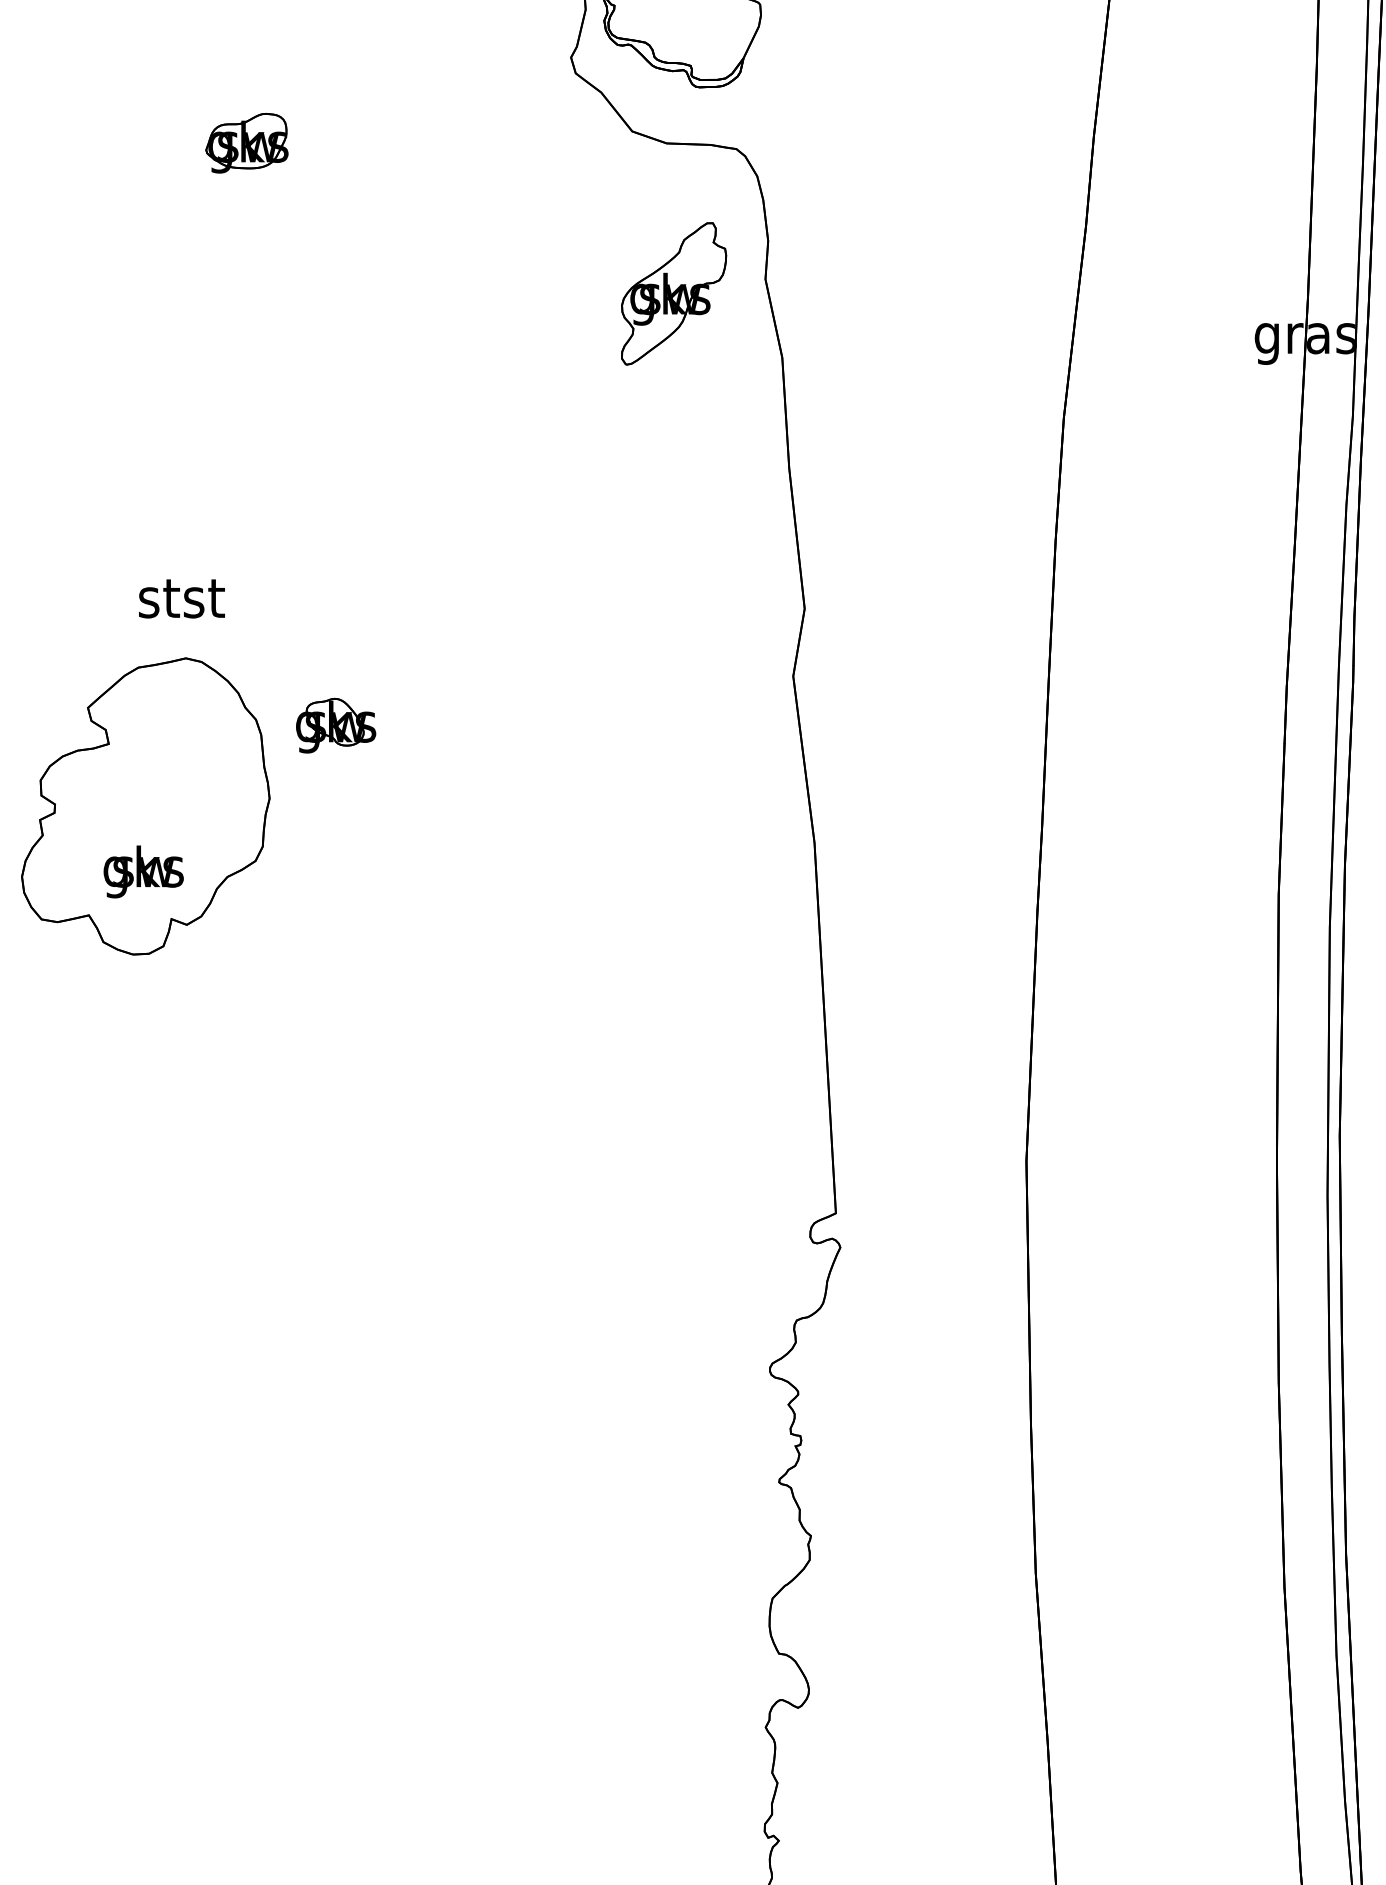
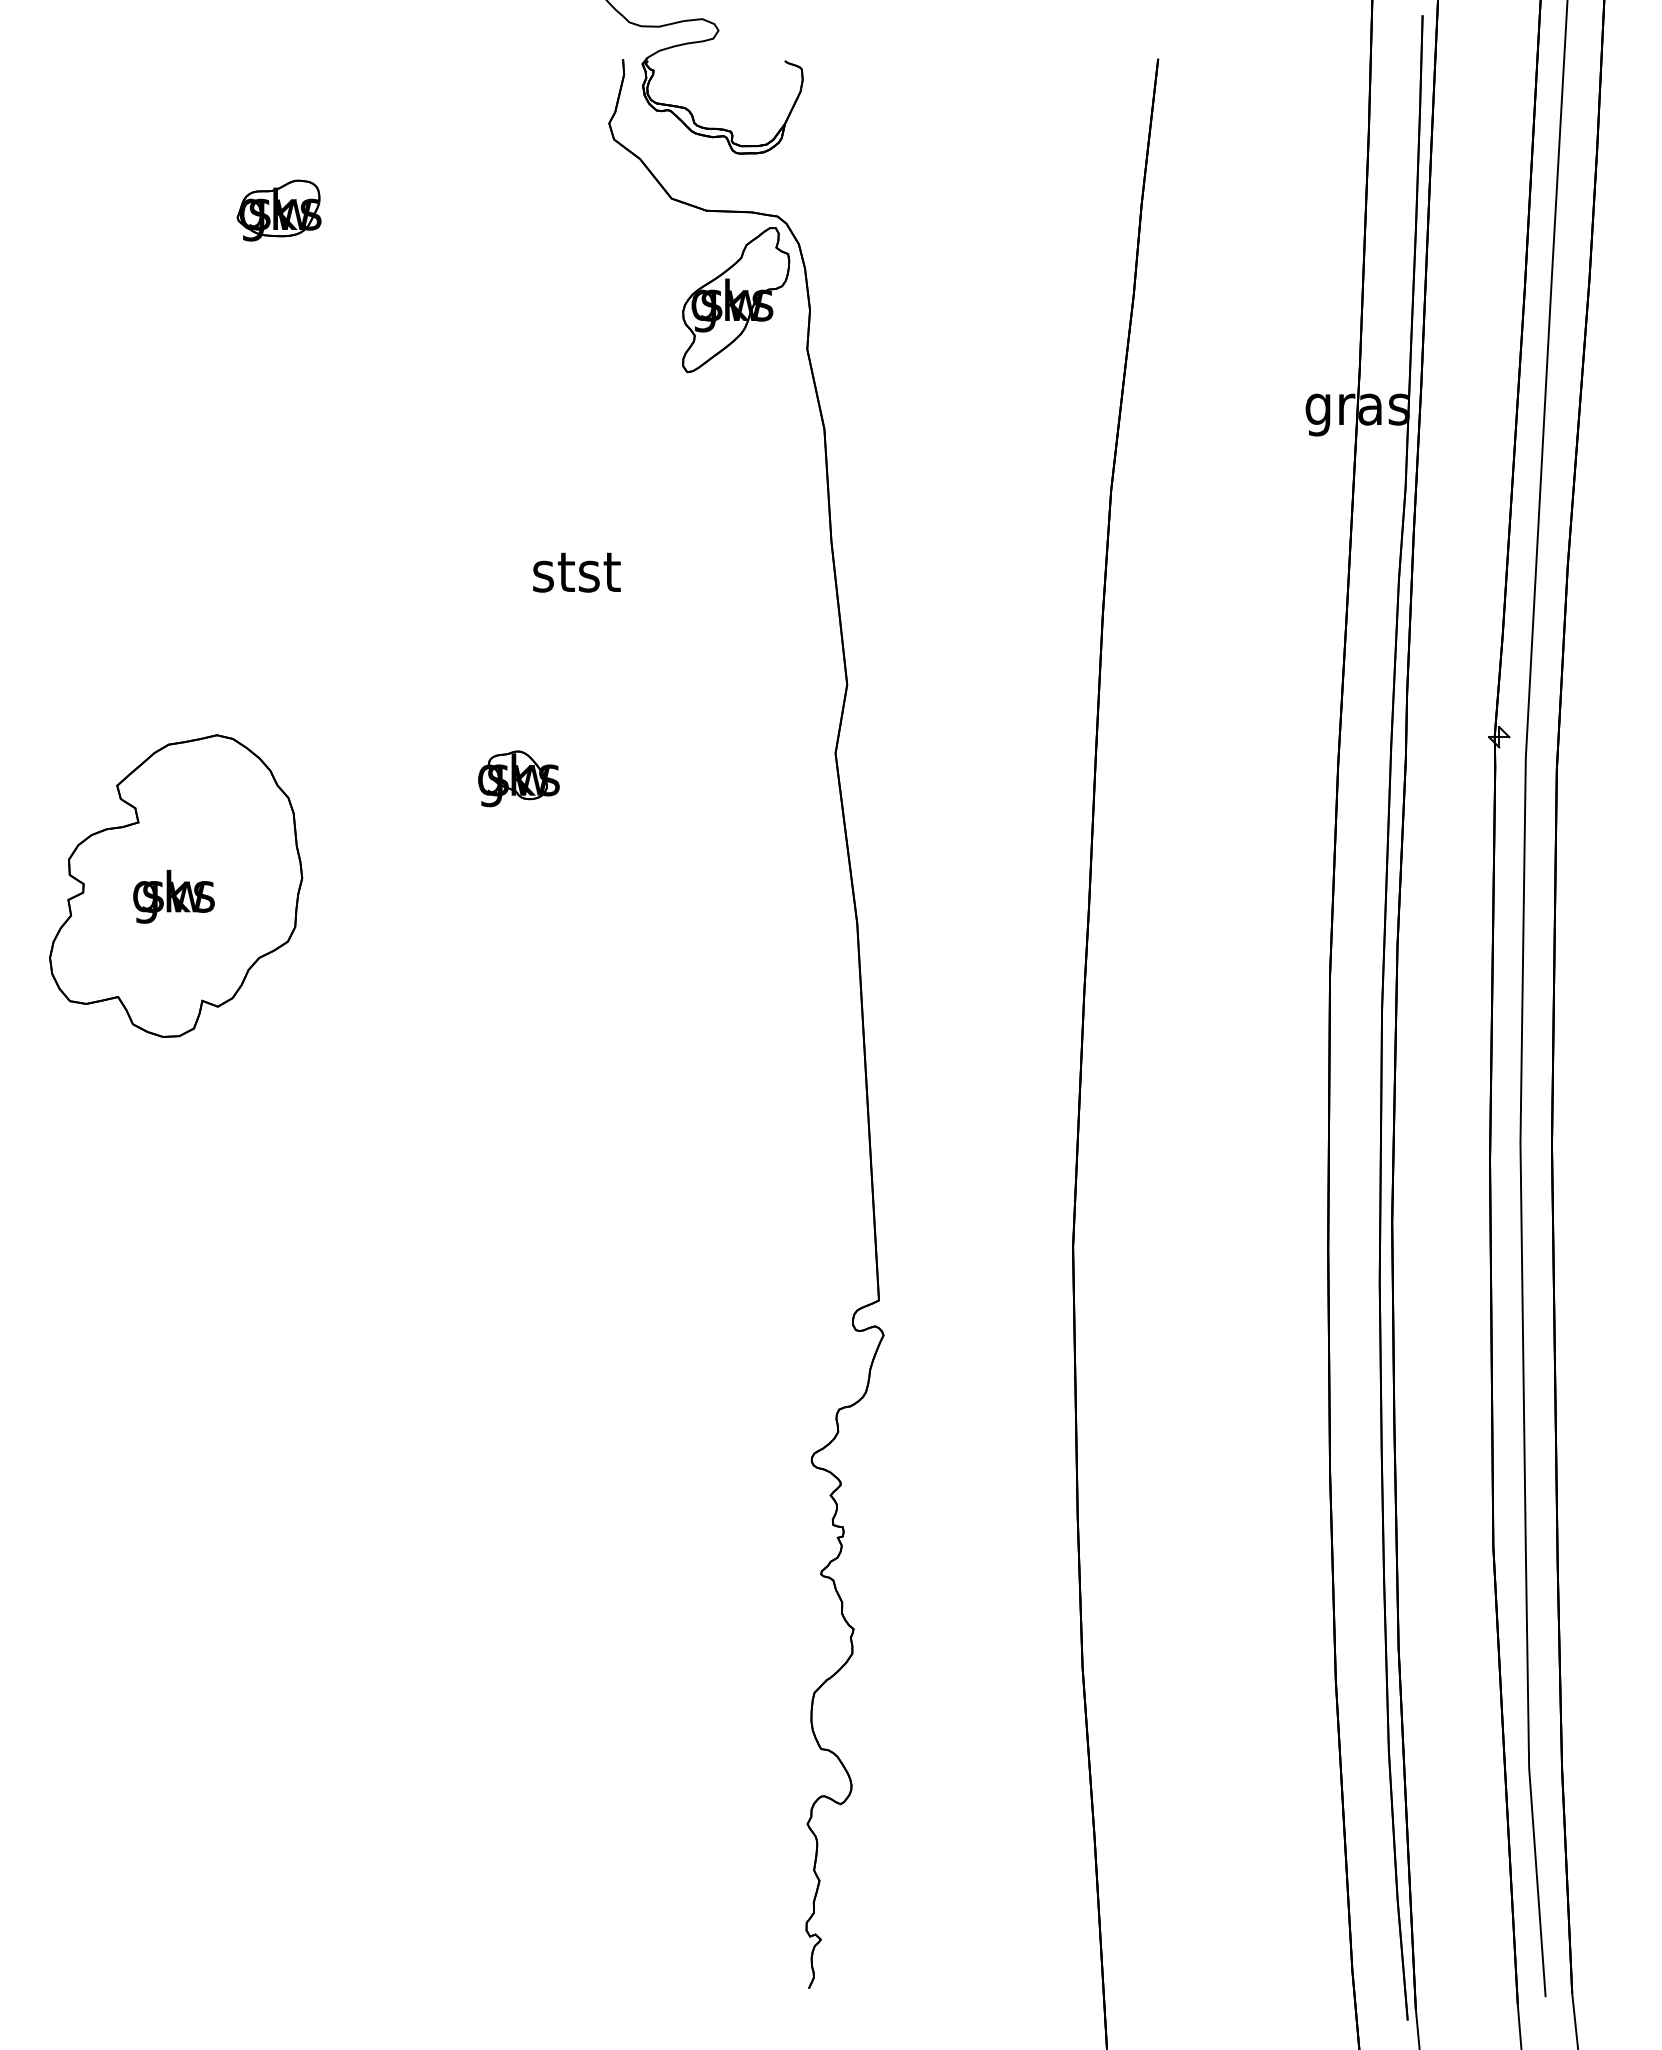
part: (674, 294) -> (736, 300), moved
text: (181, 598) -> (576, 572), moved
part: (335, 725) -> (518, 778), moved
text: (143, 871) -> (173, 896), moved

